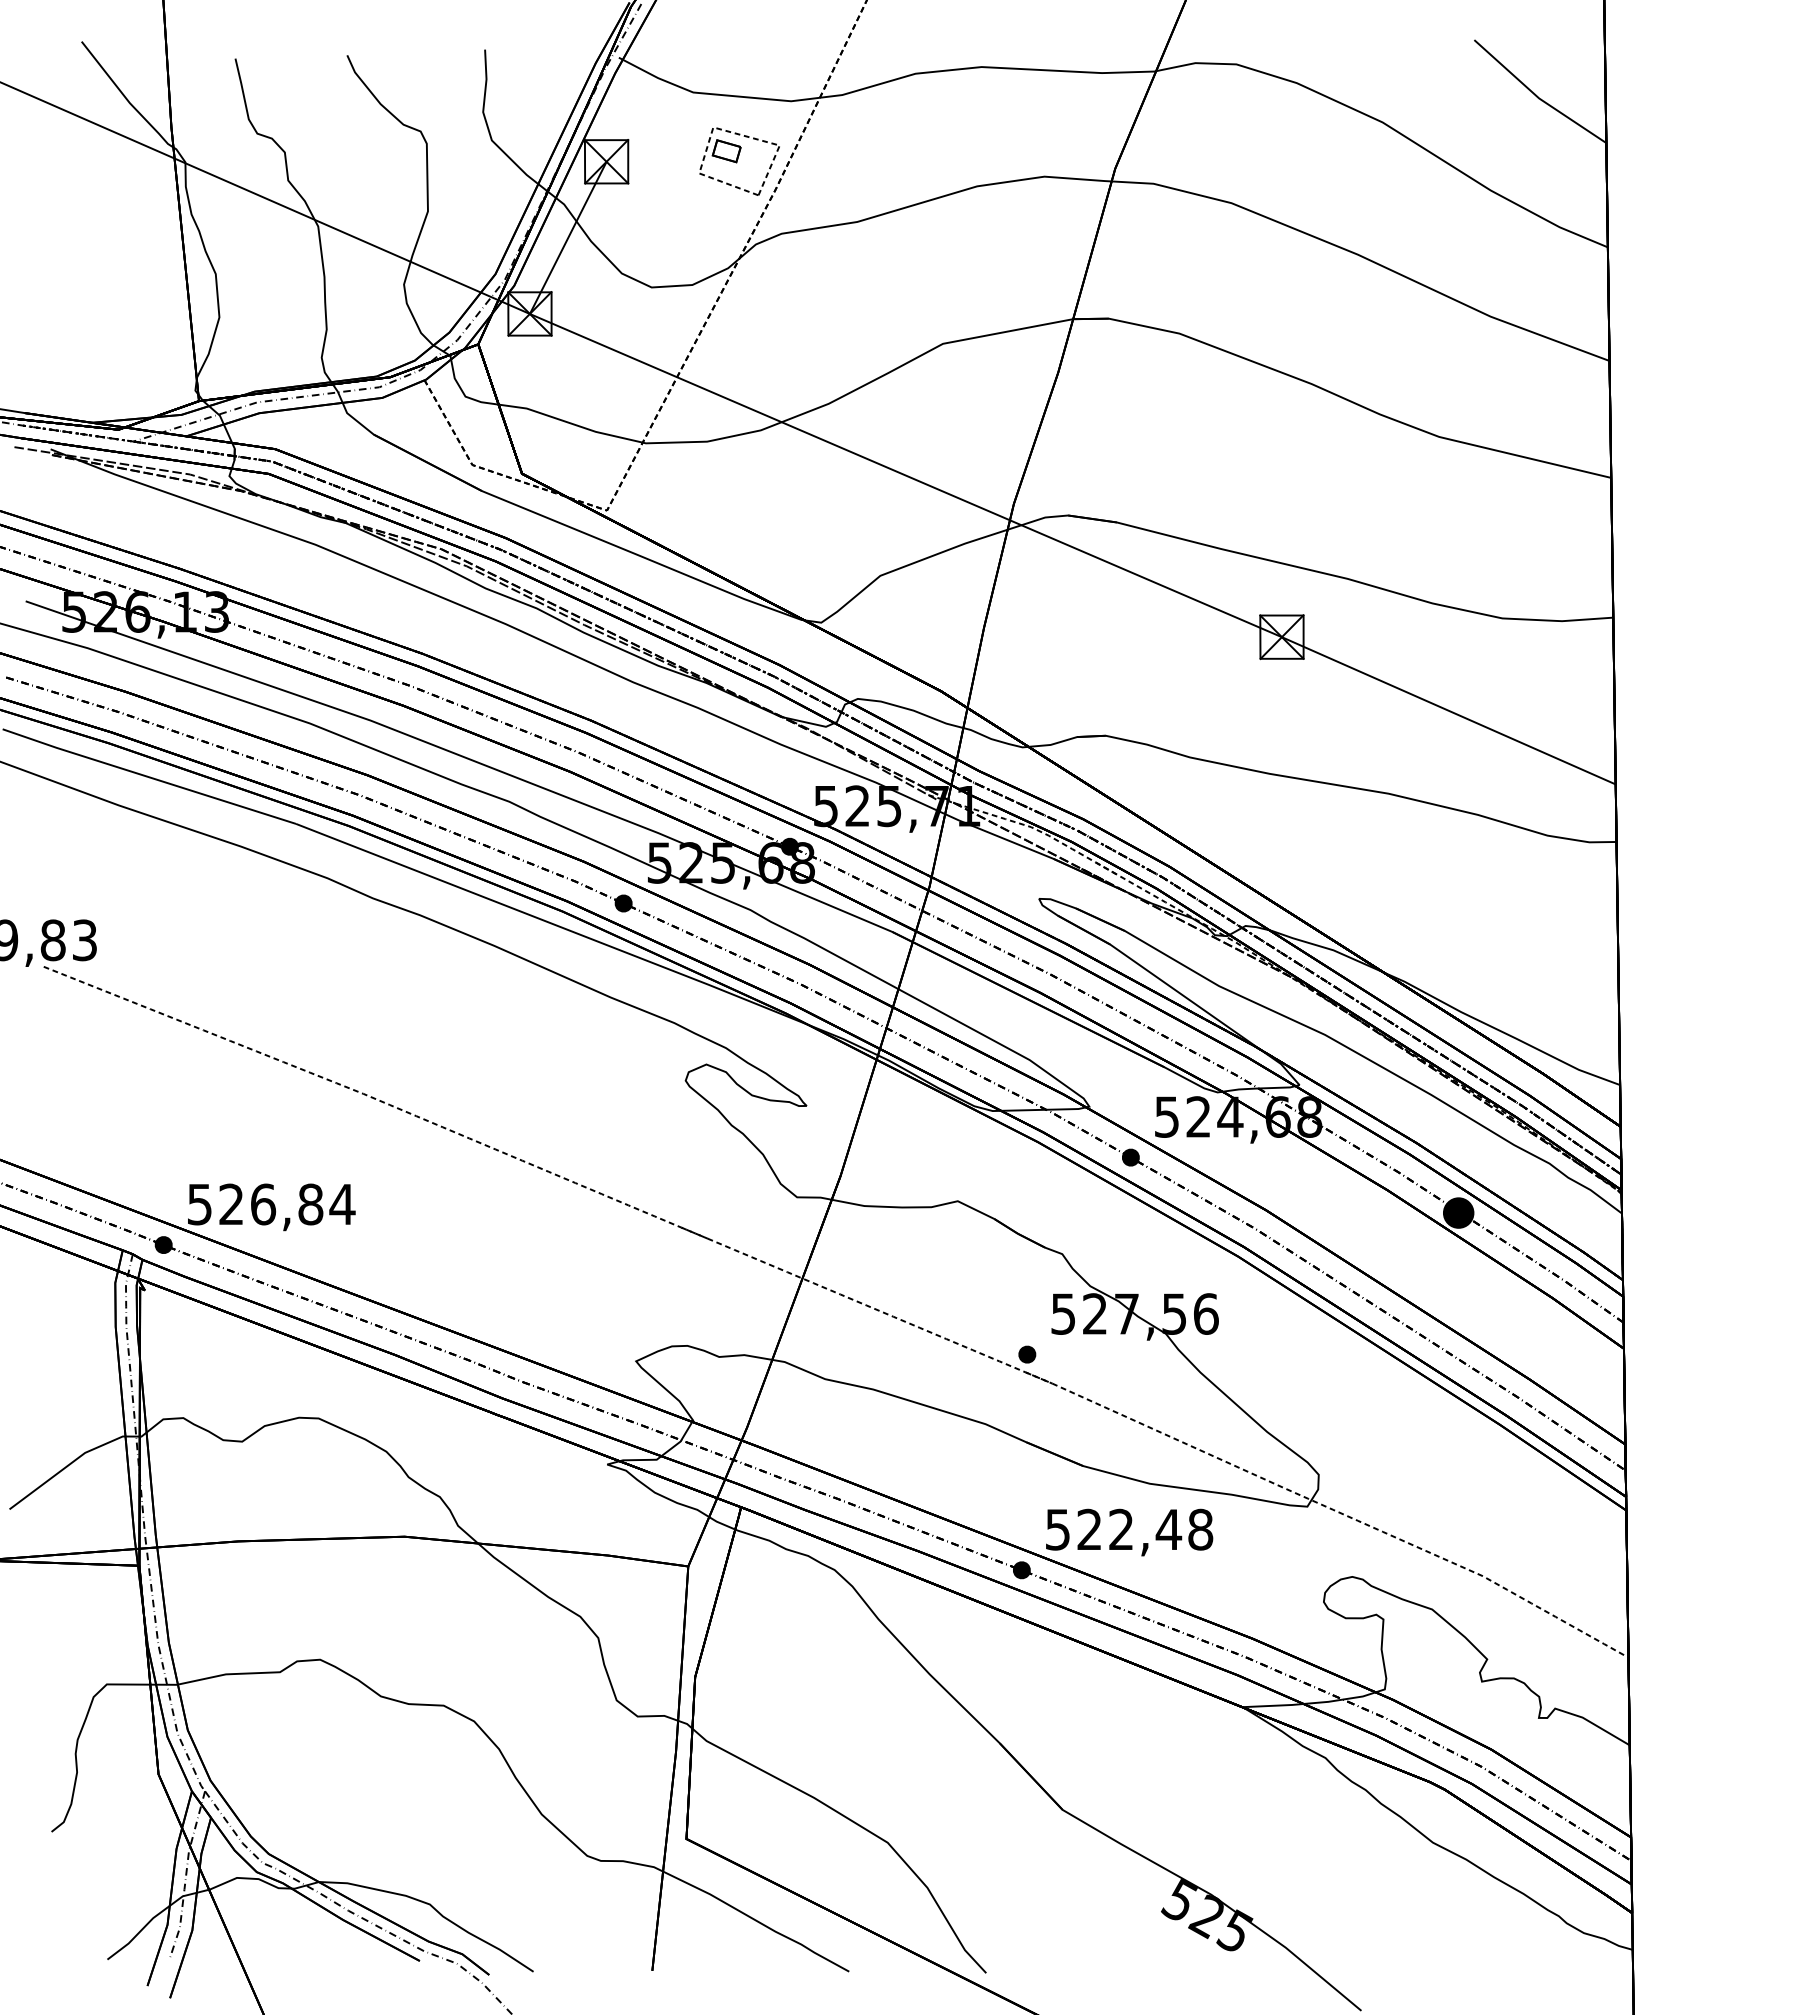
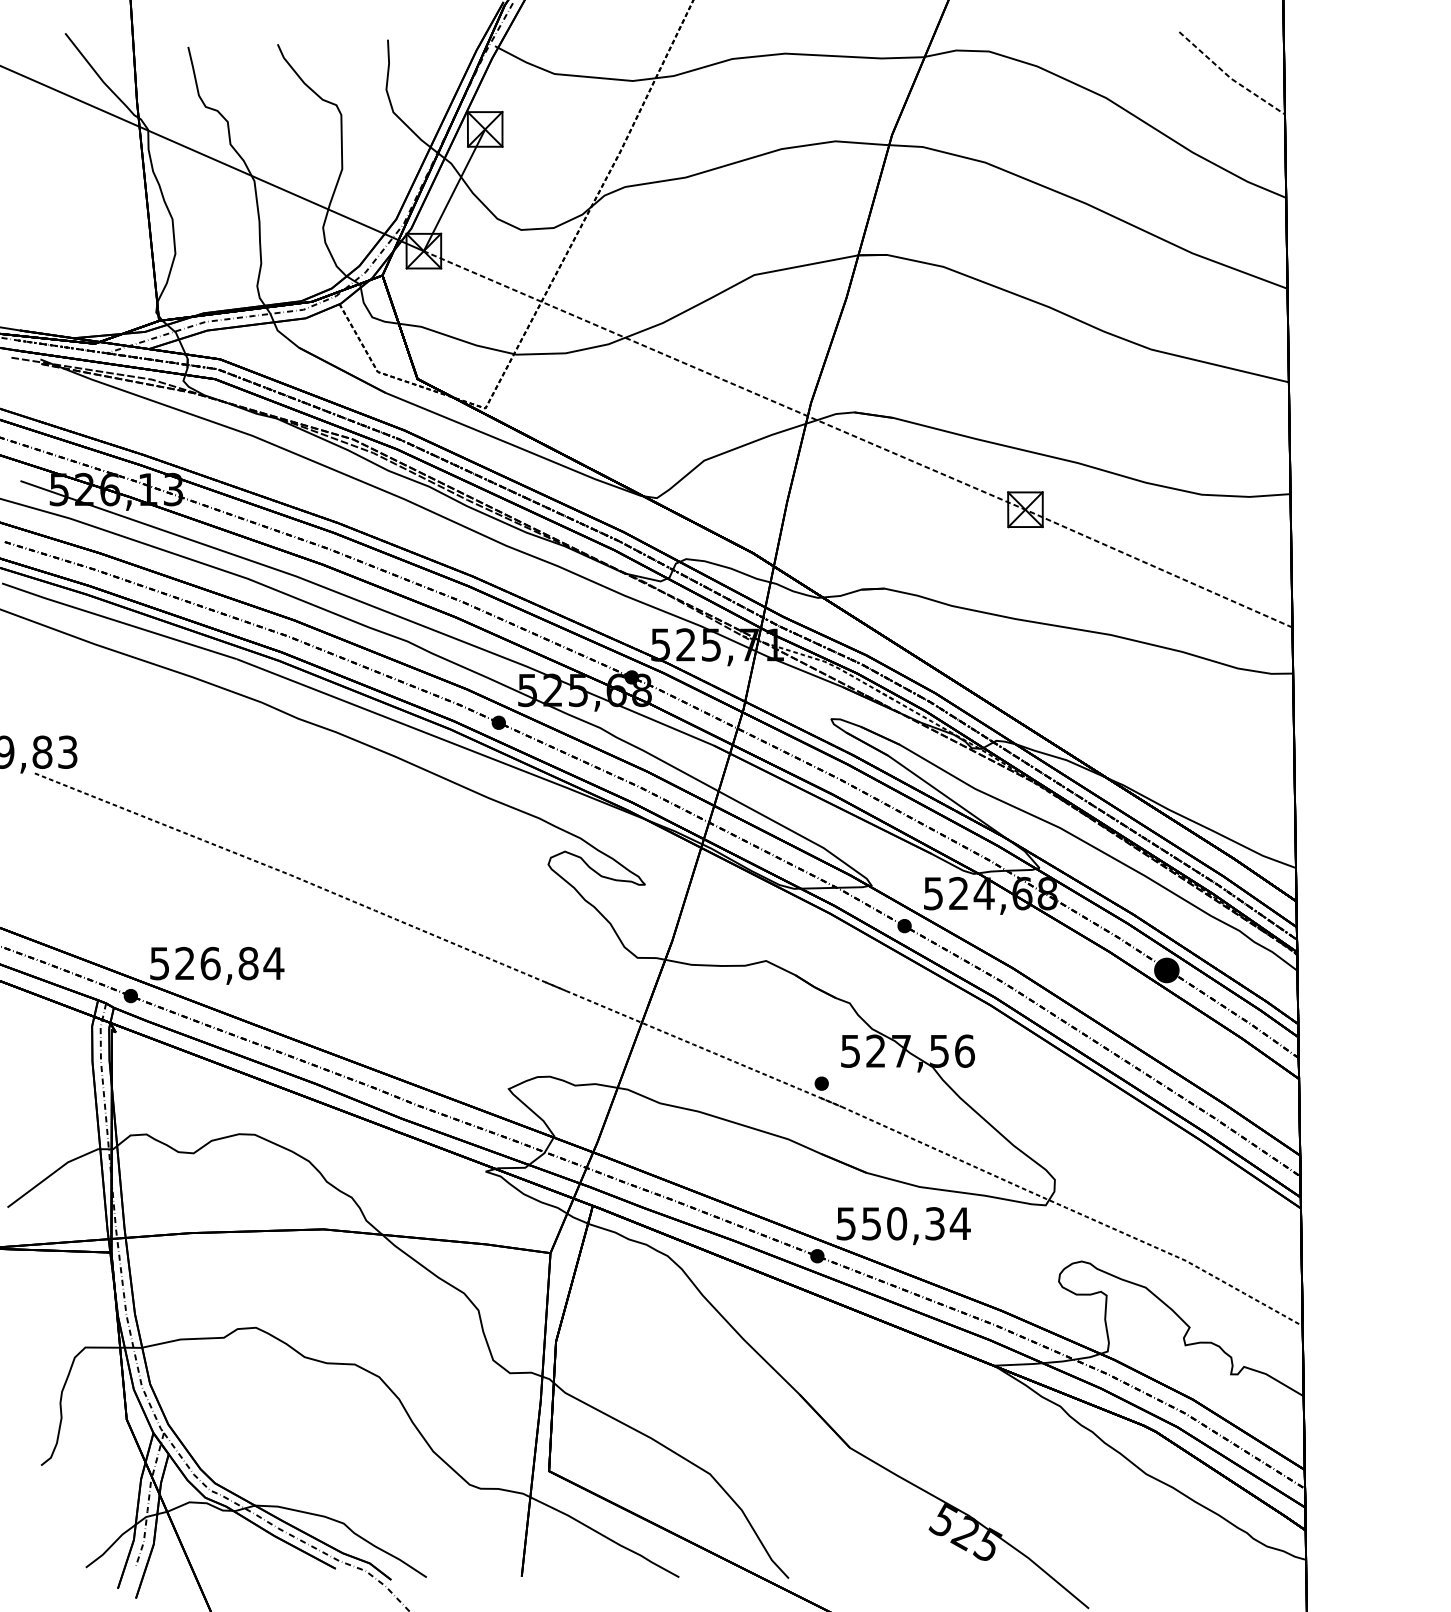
line: (1536, 96) -> (1229, 77), solid -> dashed
part: (739, 161) -> (591, 129), removed
line: (1073, 547) -> (858, 438), solid -> dashed
text: (1145, 1529) -> (916, 1223), 522,48 -> 550,34

